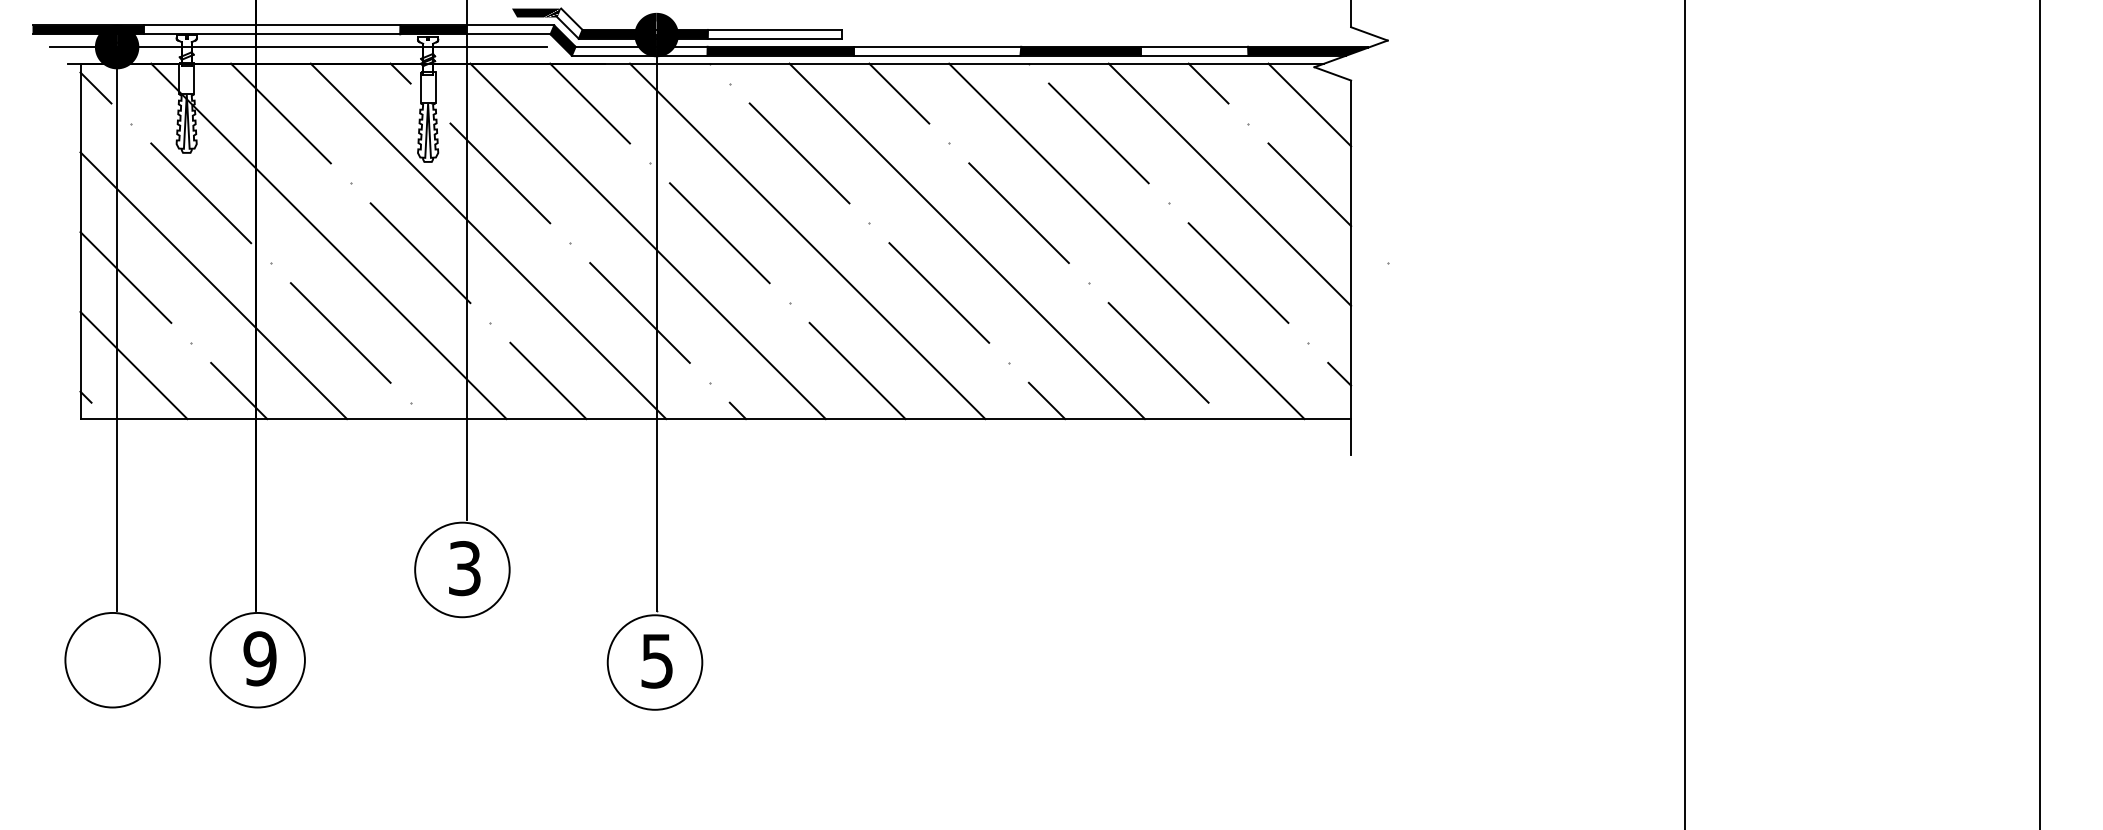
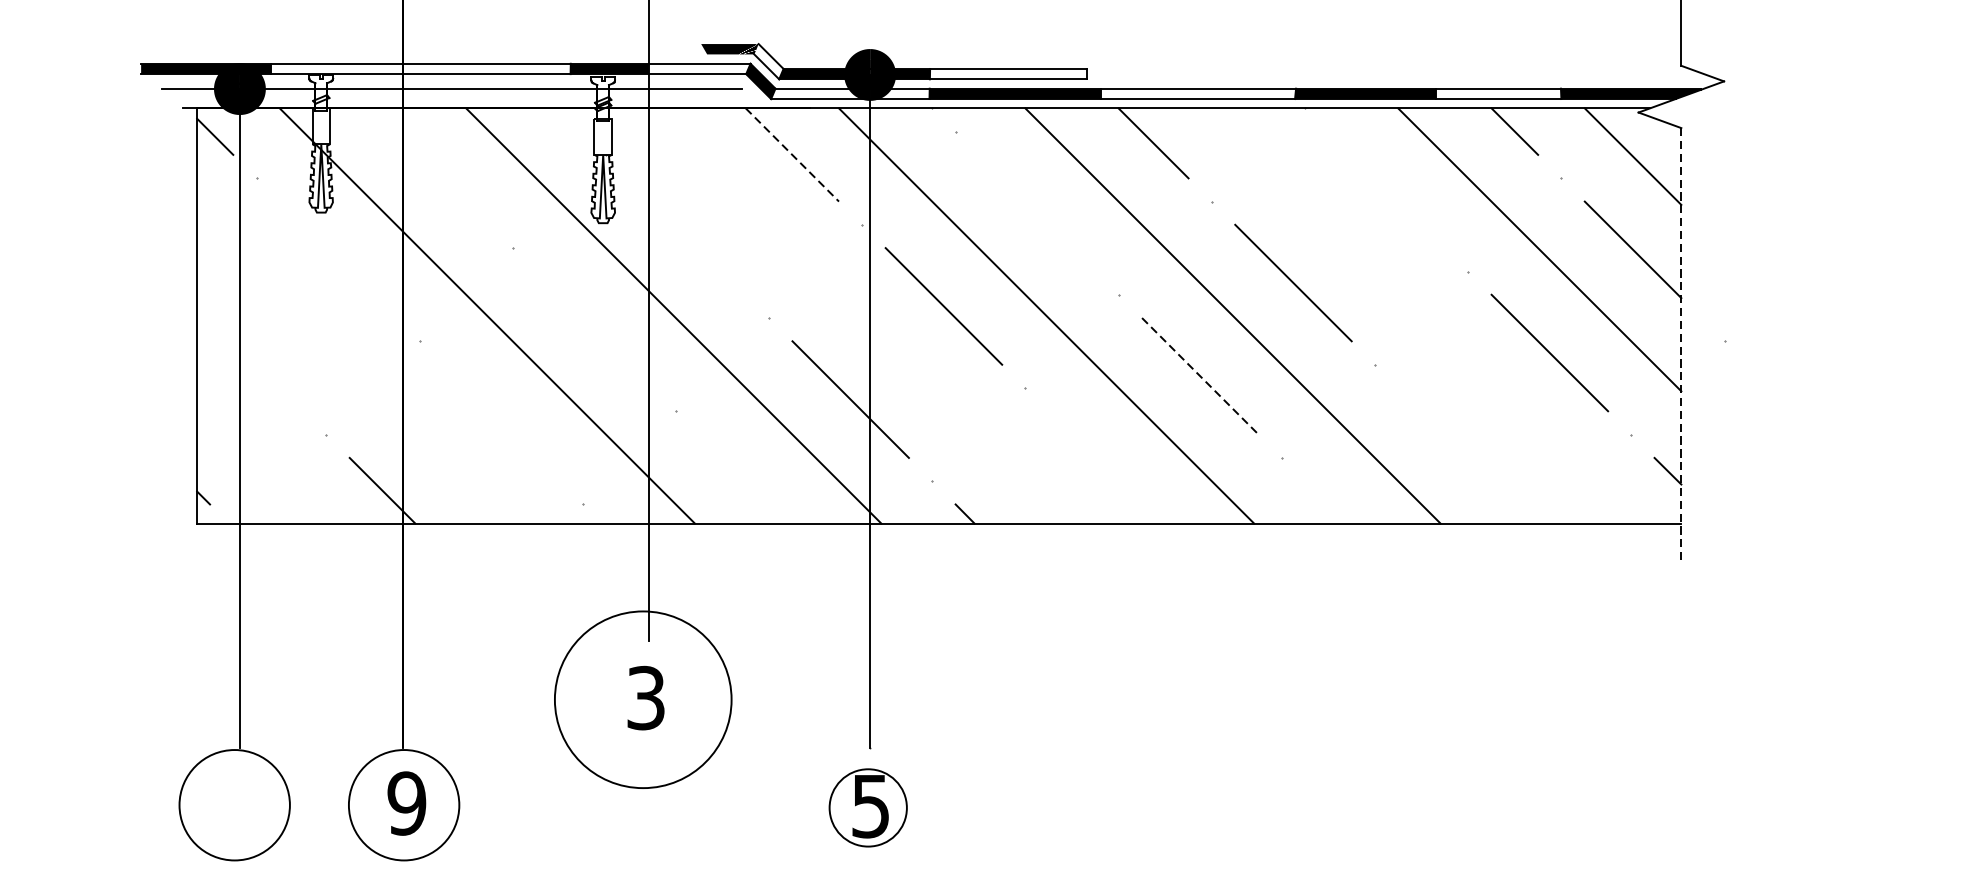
line: (400, 73) -> (570, 119), removed
line: (590, 103) -> (792, 154), solid -> dashed
line: (280, 113) -> (430, 166), removed
line: (1098, 133) -> (1386, 189), removed
line: (799, 153) -> (1037, 213), removed
line: (500, 173) -> (687, 236), removed
line: (201, 193) -> (338, 260), removed
line: (647, 241) -> (859, 316), removed
line: (1126, 241) -> (1418, 316), removed
line: (420, 253) -> (594, 330), removed
line: (1351, 268) -> (1681, 347), solid -> dashed
line: (125, 277) -> (249, 358), removed
line: (213, 285) -> (352, 367), removed
line: (939, 293) -> (1200, 376), solid -> dashed
line: (340, 332) -> (500, 422), removed
line: (1158, 352) -> (1456, 445), removed
line: (133, 365) -> (259, 460), removed
line: (857, 370) -> (1104, 466), removed
line: (548, 380) -> (743, 478), removed
line: (1046, 400) -> (1325, 501), removed
circle: (462, 569) -> (643, 699), size x1.6
circle: (654, 662) -> (867, 807), size x0.7

